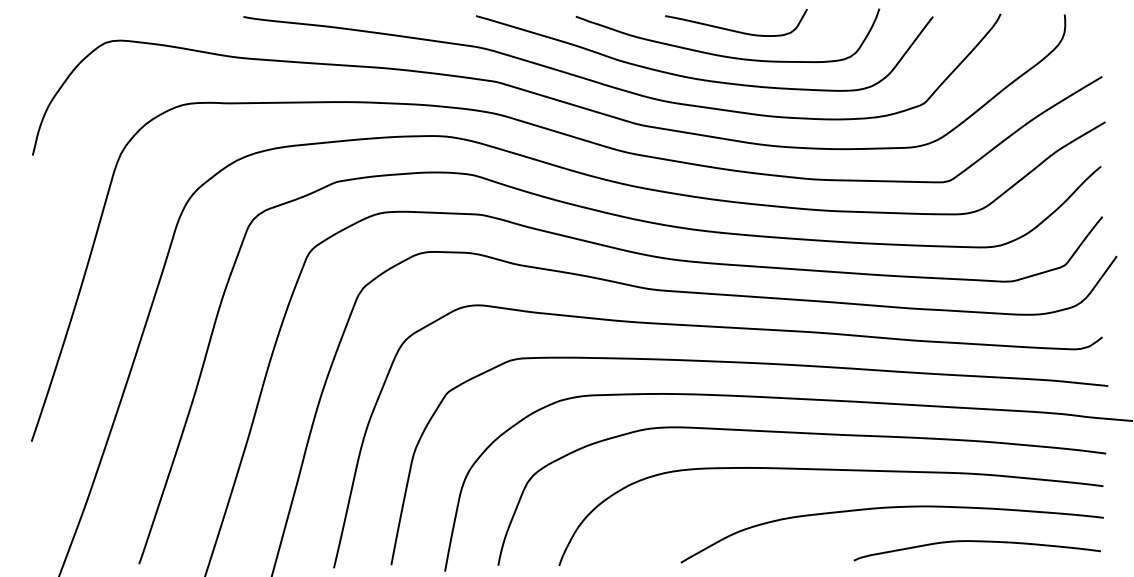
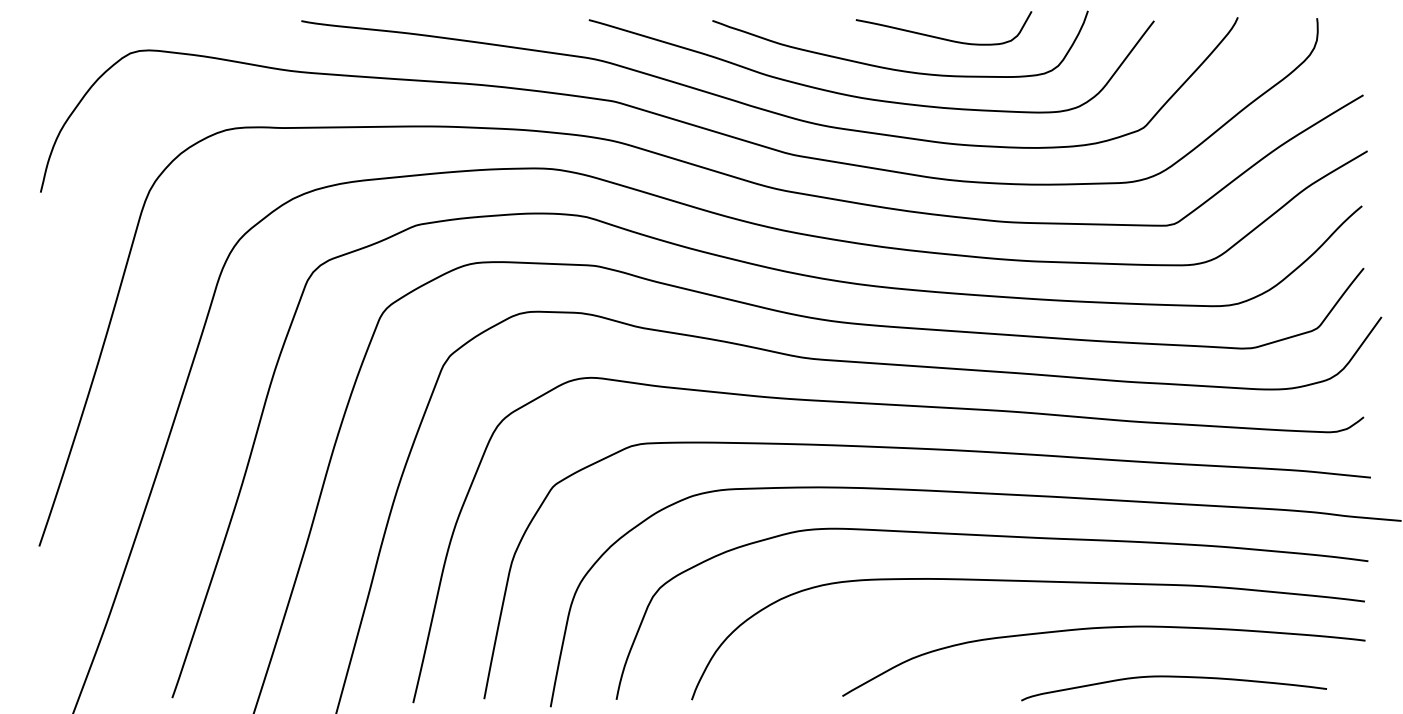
curve: (734, 30) -> (941, 37), moved
curve: (976, 541) -> (1173, 677), moved

